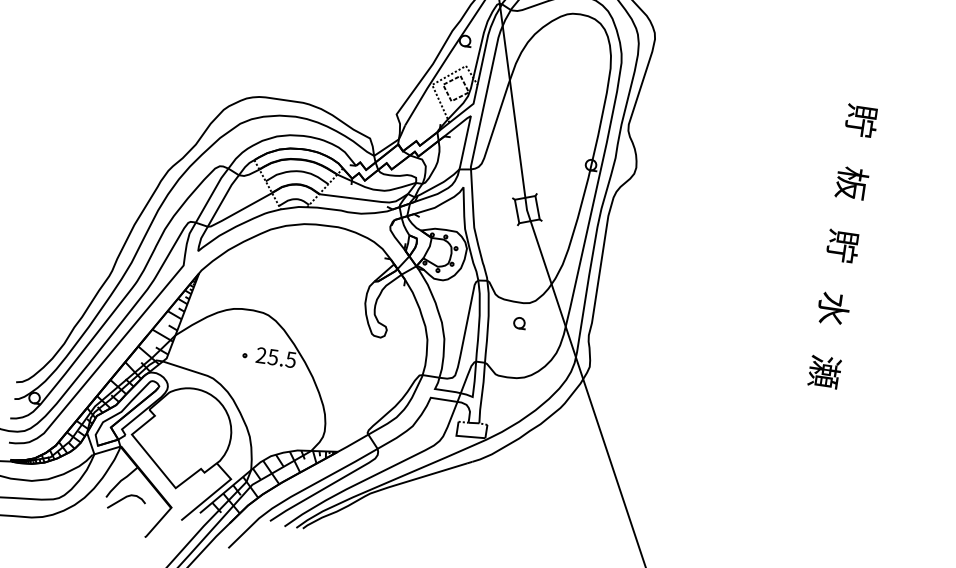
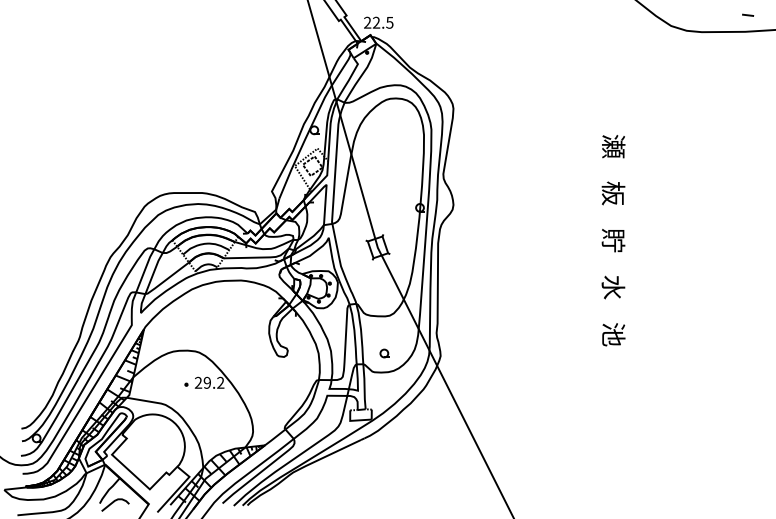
text: (861, 120) -> (613, 146), 貯 -> 瀬
part: (519, 323) -> (384, 353), moved
text: (281, 357) -> (213, 382), 25.5 -> 29.2
text: (824, 371) -> (613, 334), 瀬 -> 池

